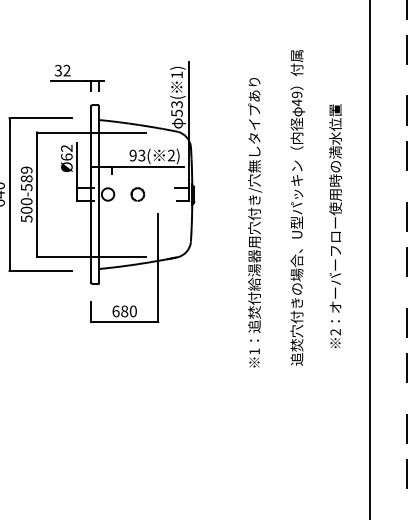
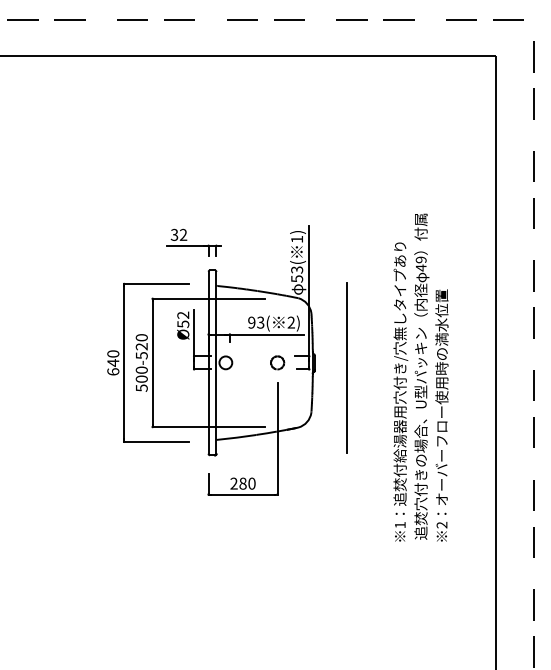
text: (67, 156) -> (183, 323), Ø62 -> Ø52
text: (26, 174) -> (141, 342), 500-589 -> 500-520
part: (137, 194) -> (277, 362), moved
line: (224, 199) -> (346, 368), added
text: (254, 222) -> (400, 391), moved
text: (335, 226) -> (441, 415), moved
text: (115, 311) -> (233, 483), 680 -> 280

